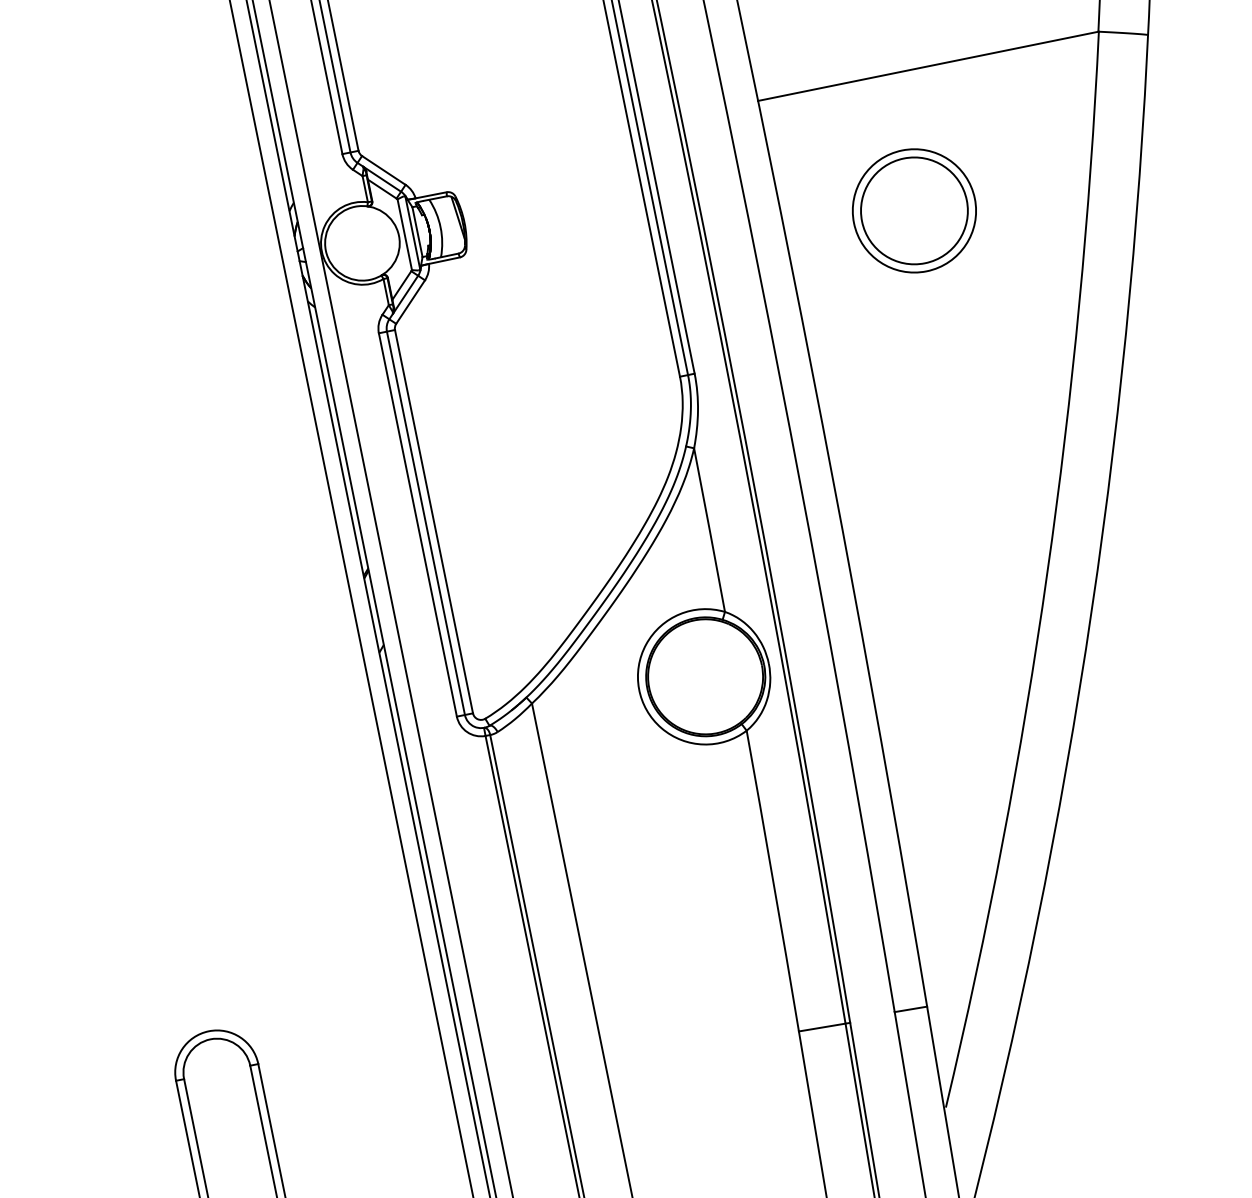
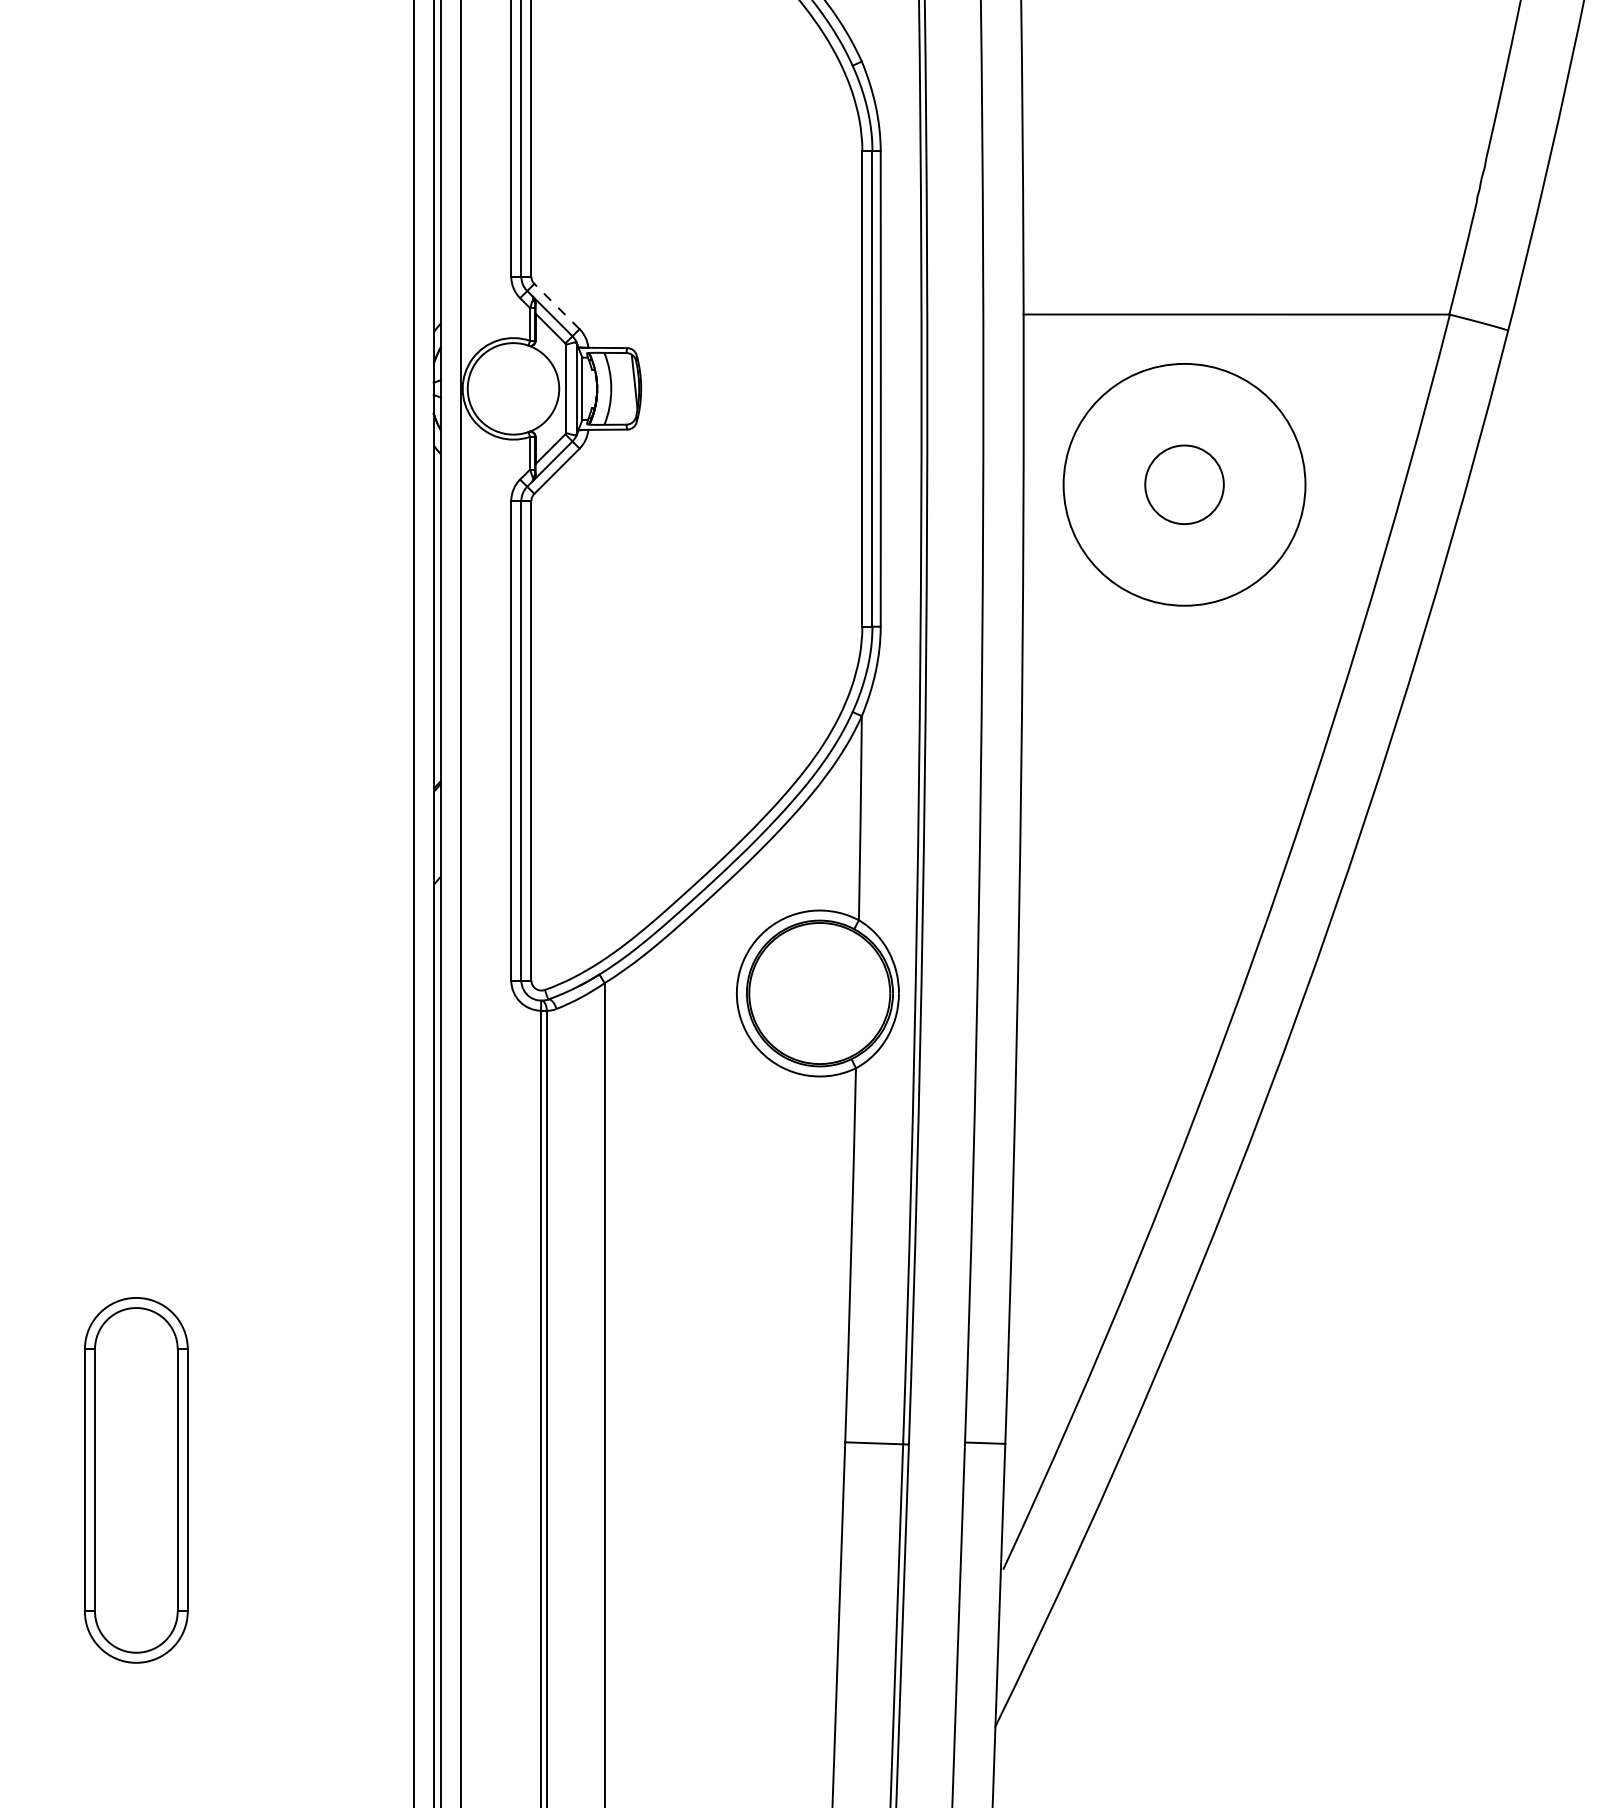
line: (383, 170) -> (556, 306), solid -> dashed
circle: (914, 210) -> (1184, 484), size x0.6
circle: (914, 210) -> (1184, 484), size x1.6

